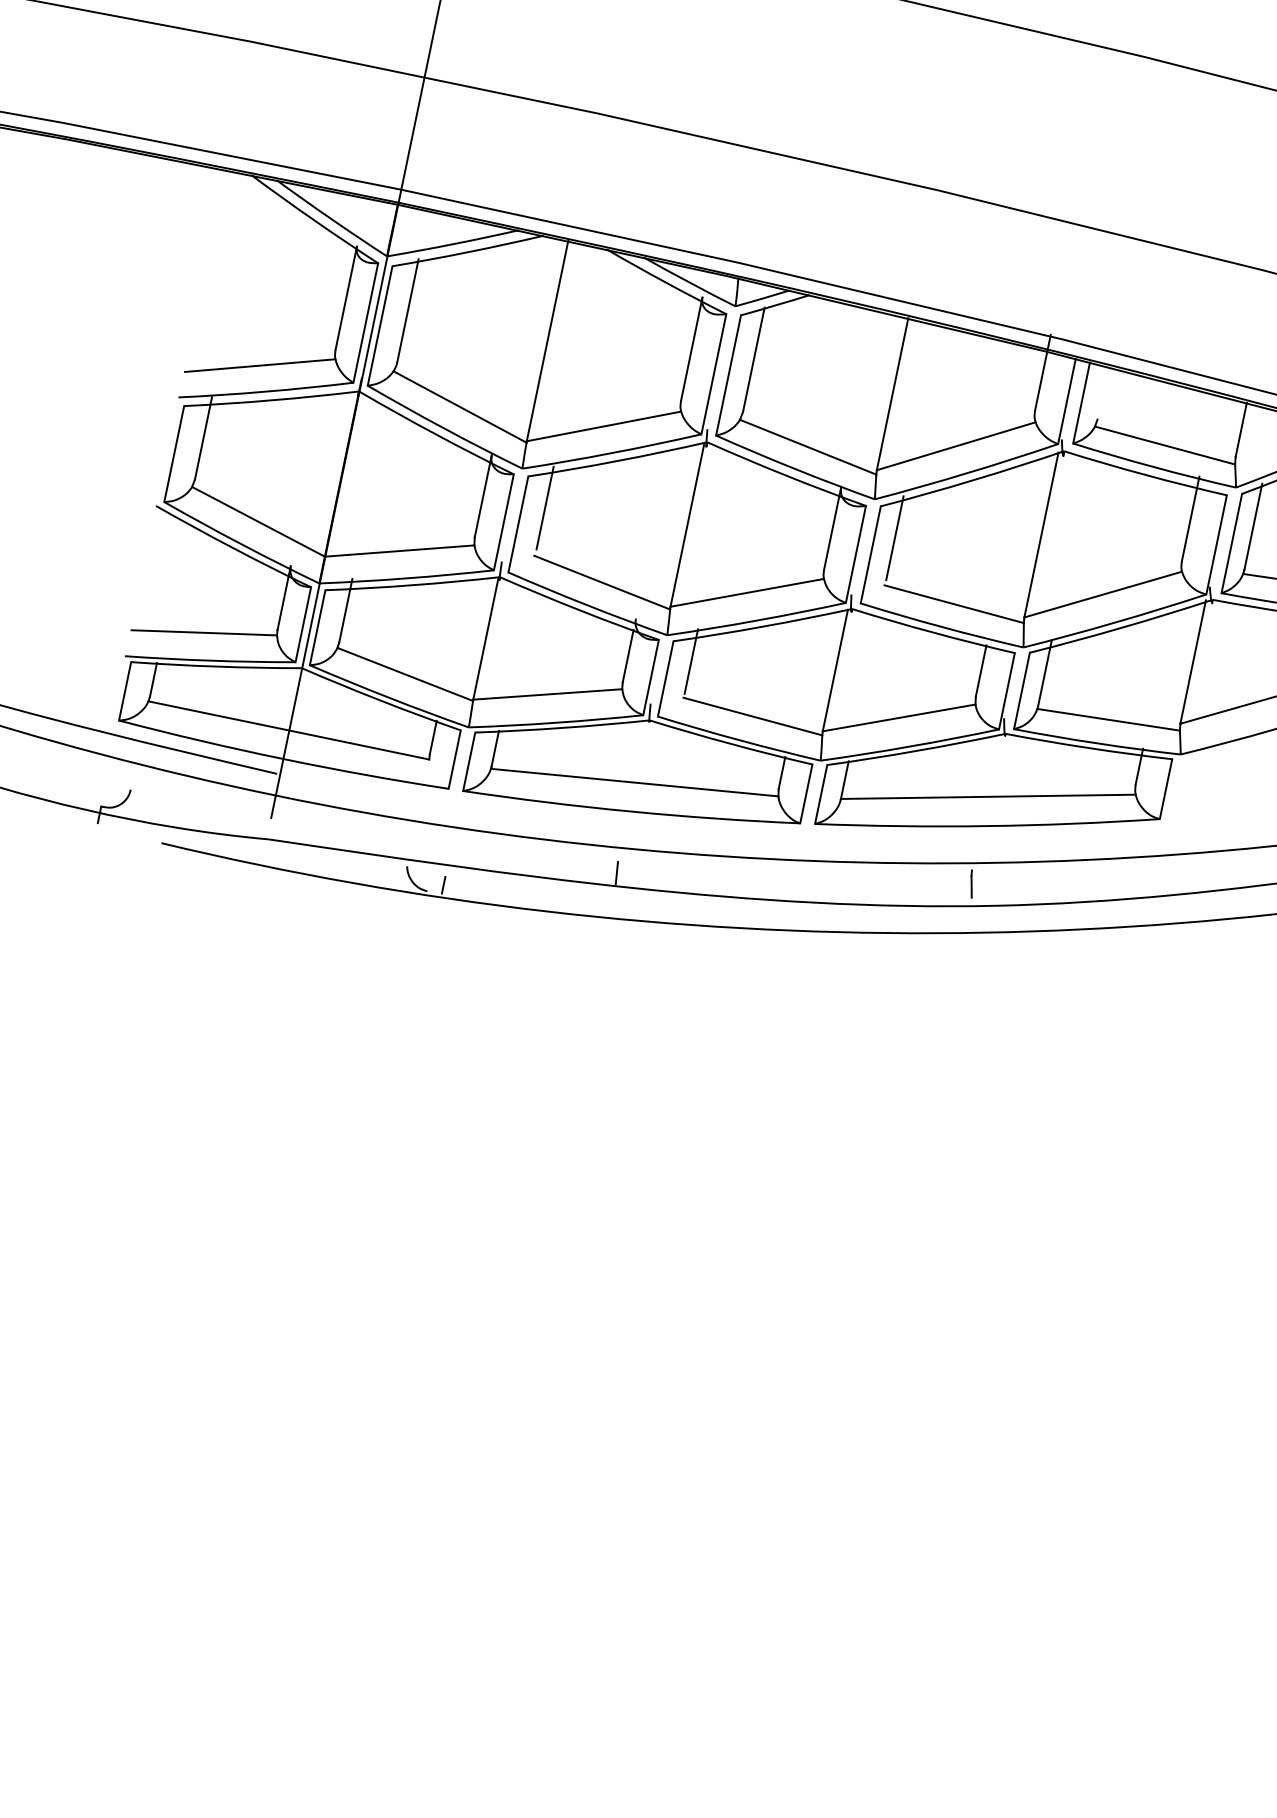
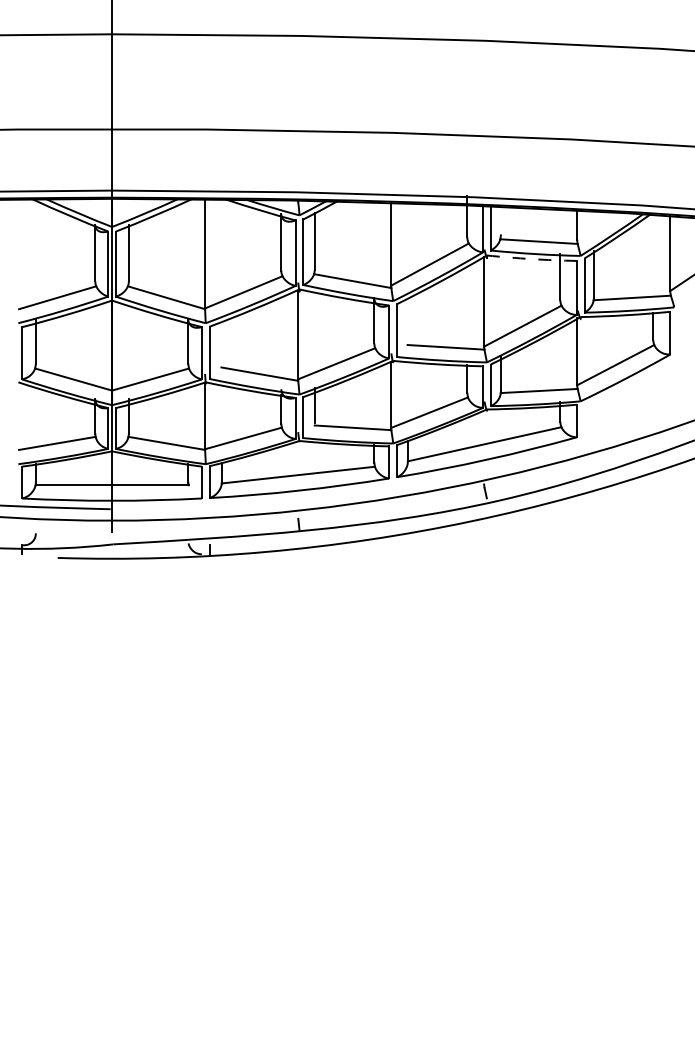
arc: (1144, 475) -> (531, 259), solid -> dashed
line: (544, 506) -> (221, 340), removed
line: (894, 538) -> (407, 319), removed

